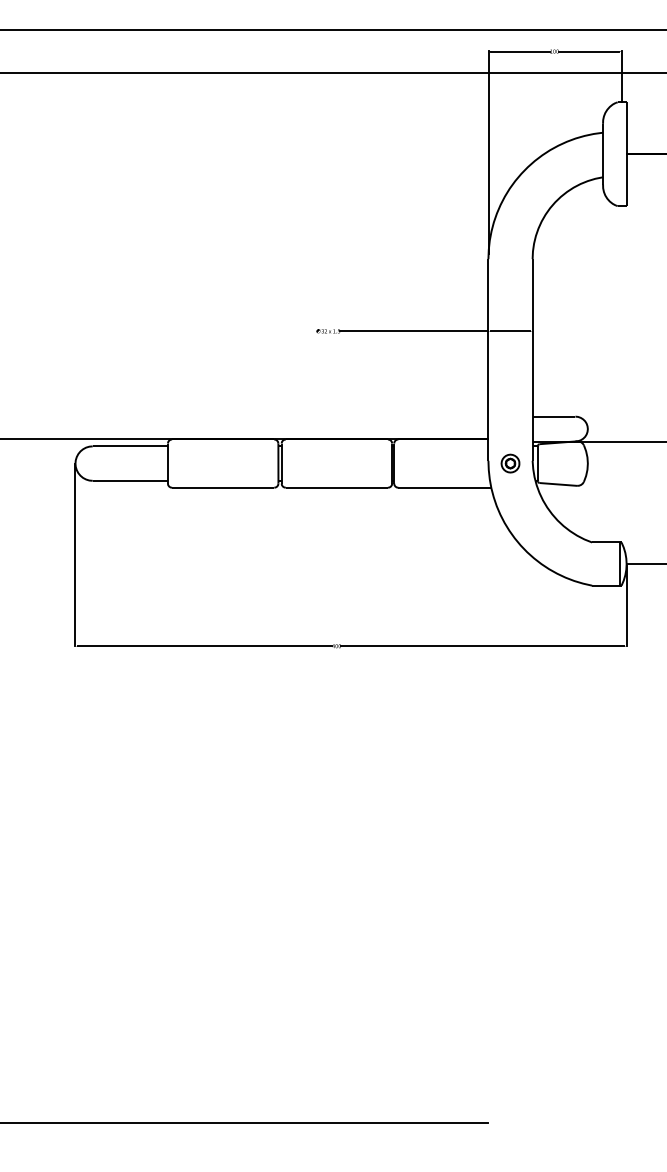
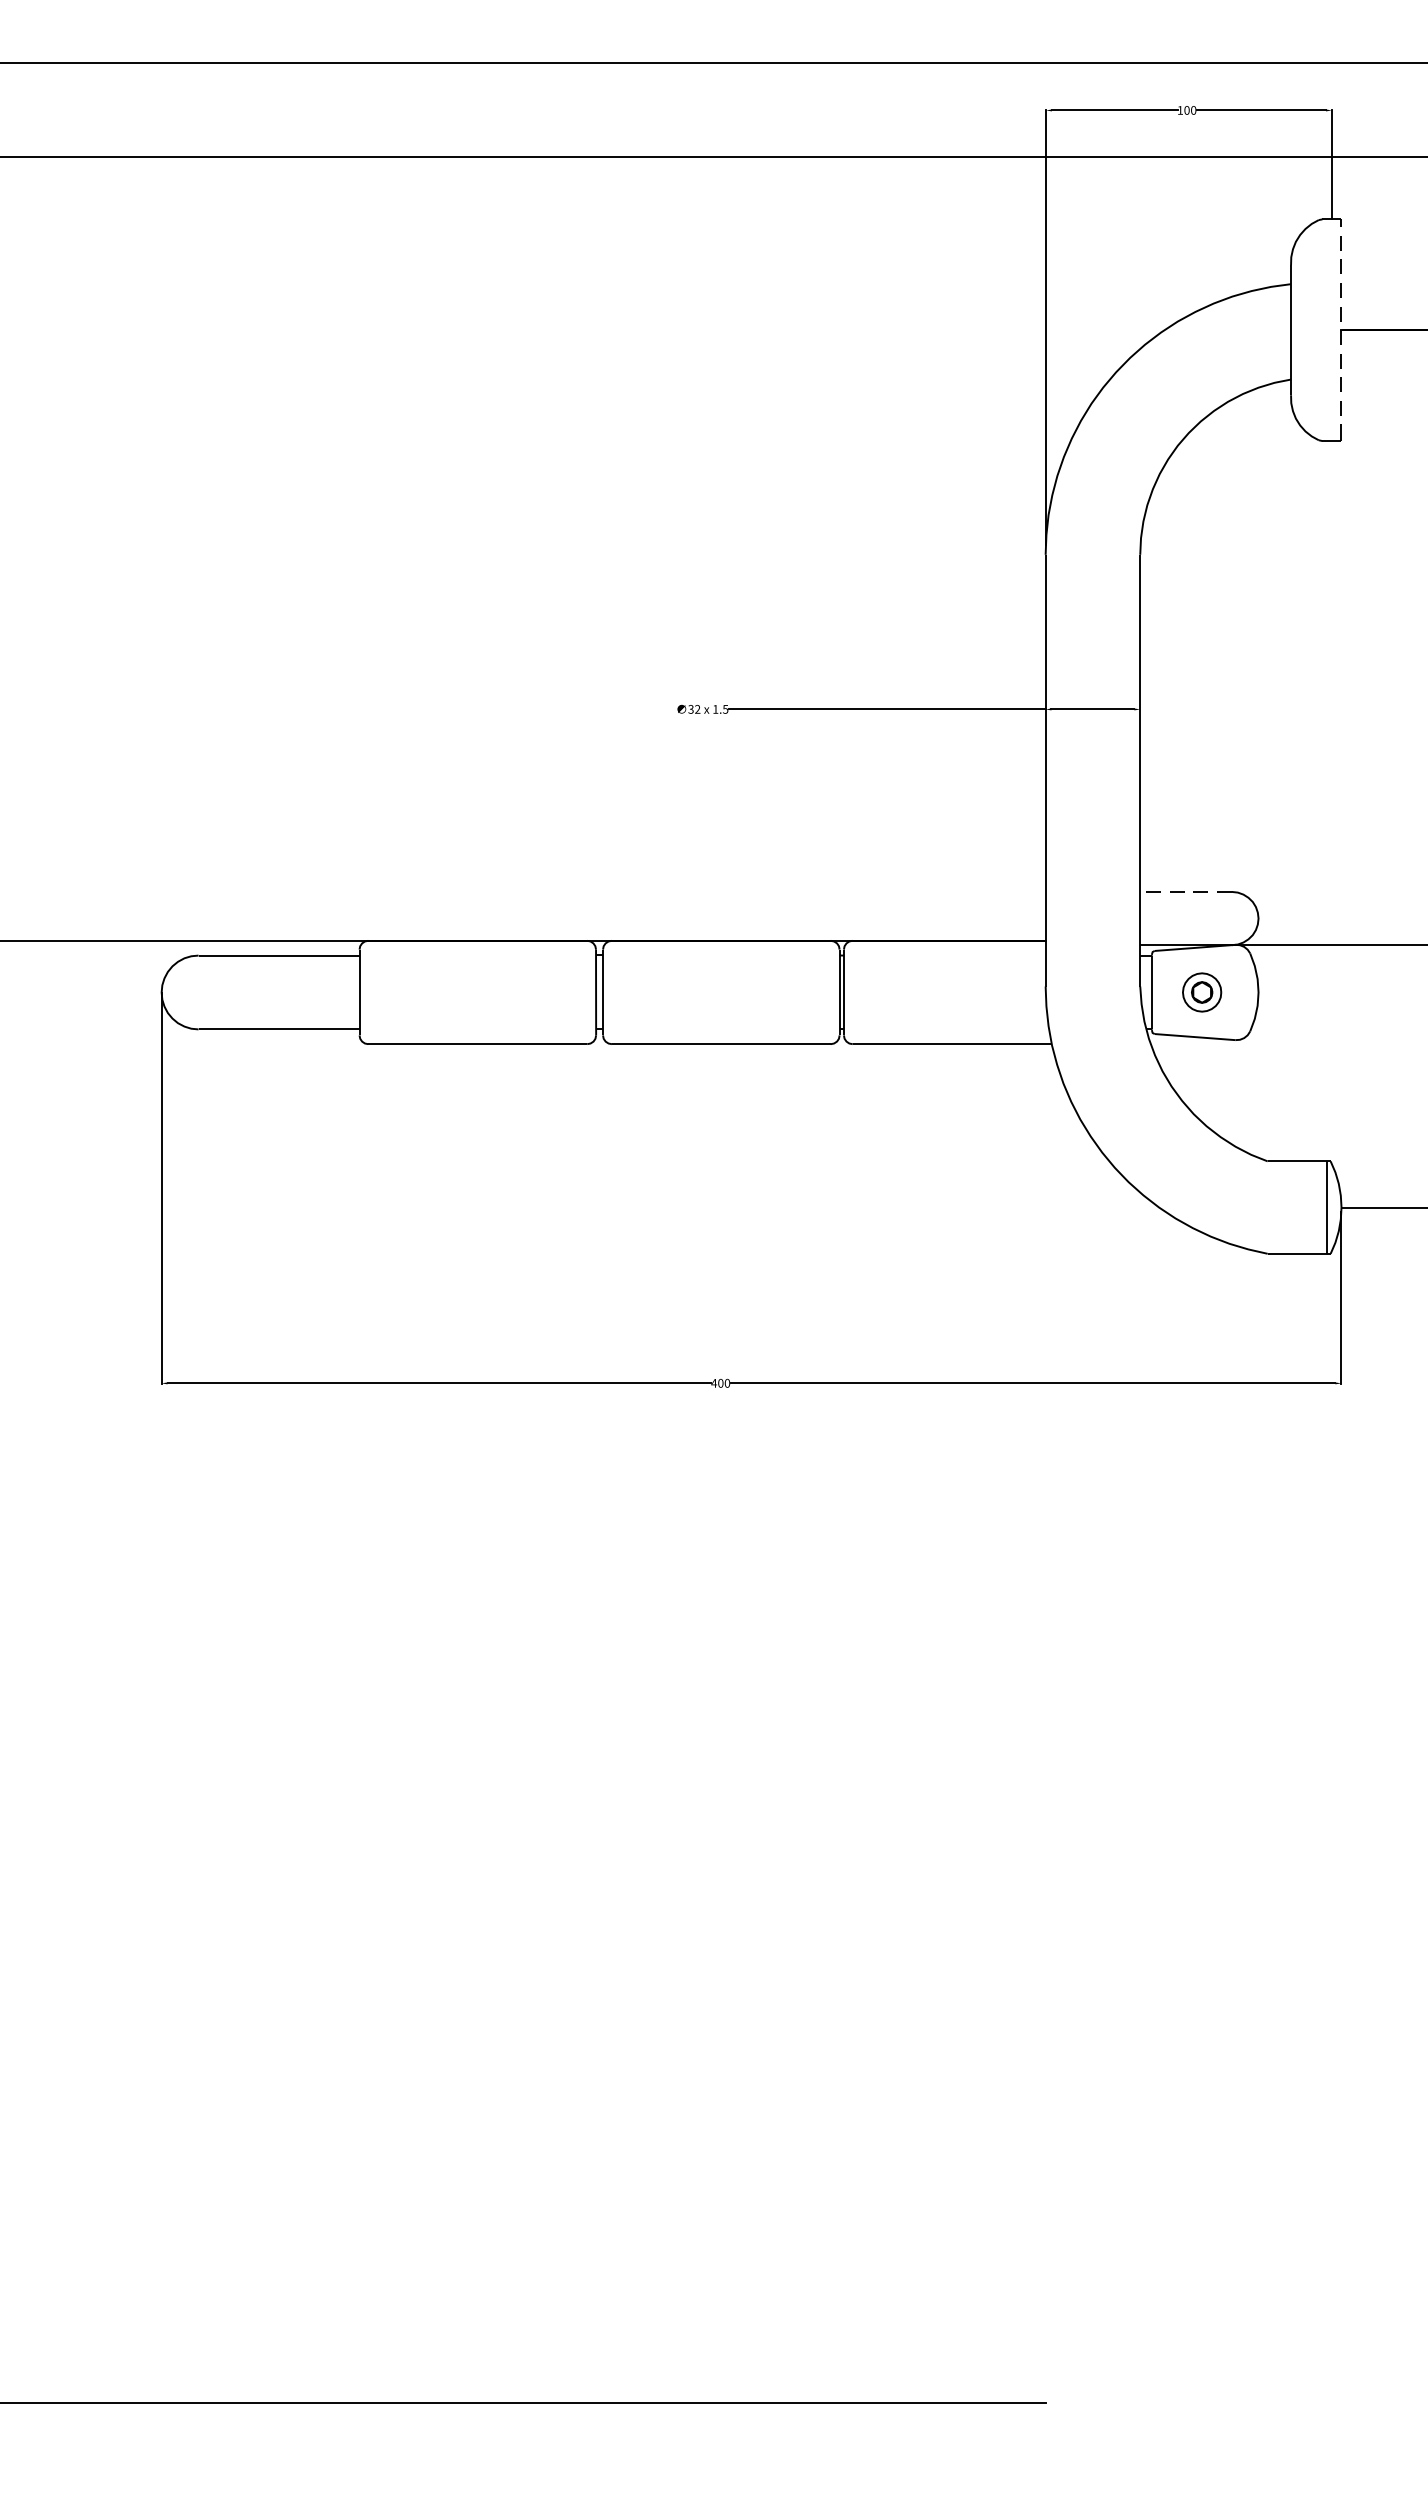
line: (626, 154) -> (1341, 330), solid -> dashed
line: (553, 416) -> (1184, 891), solid -> dashed
part: (510, 463) -> (1202, 992), moved

